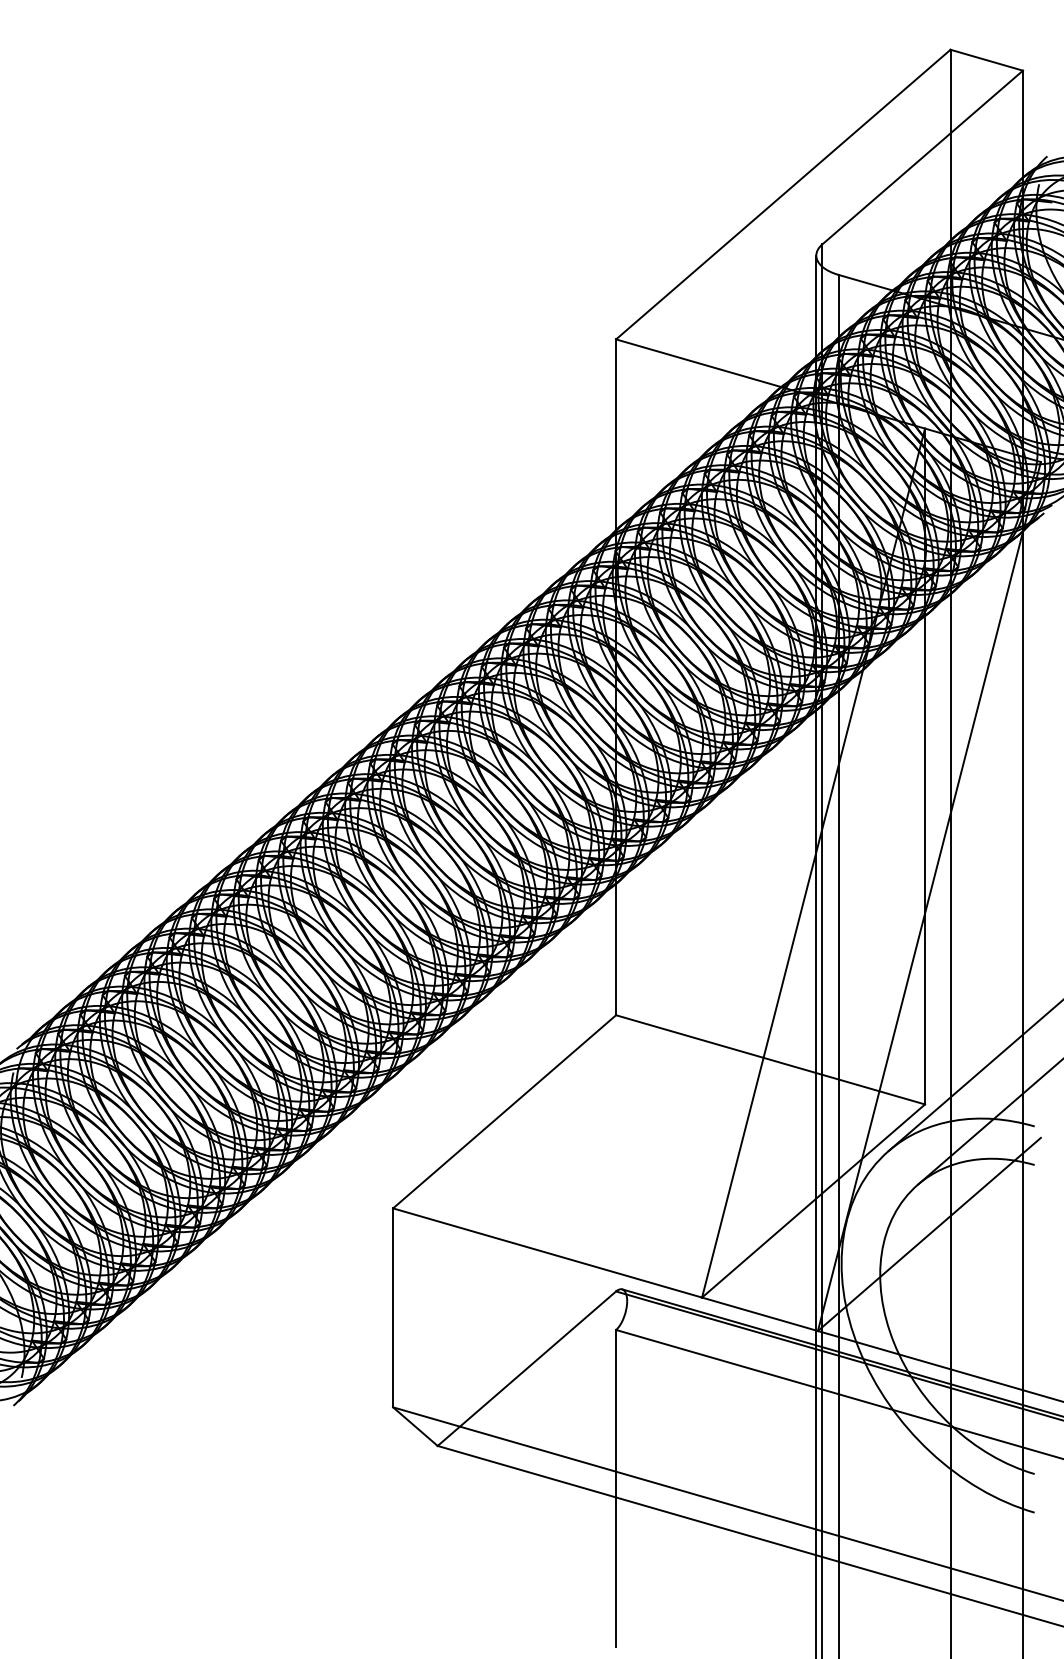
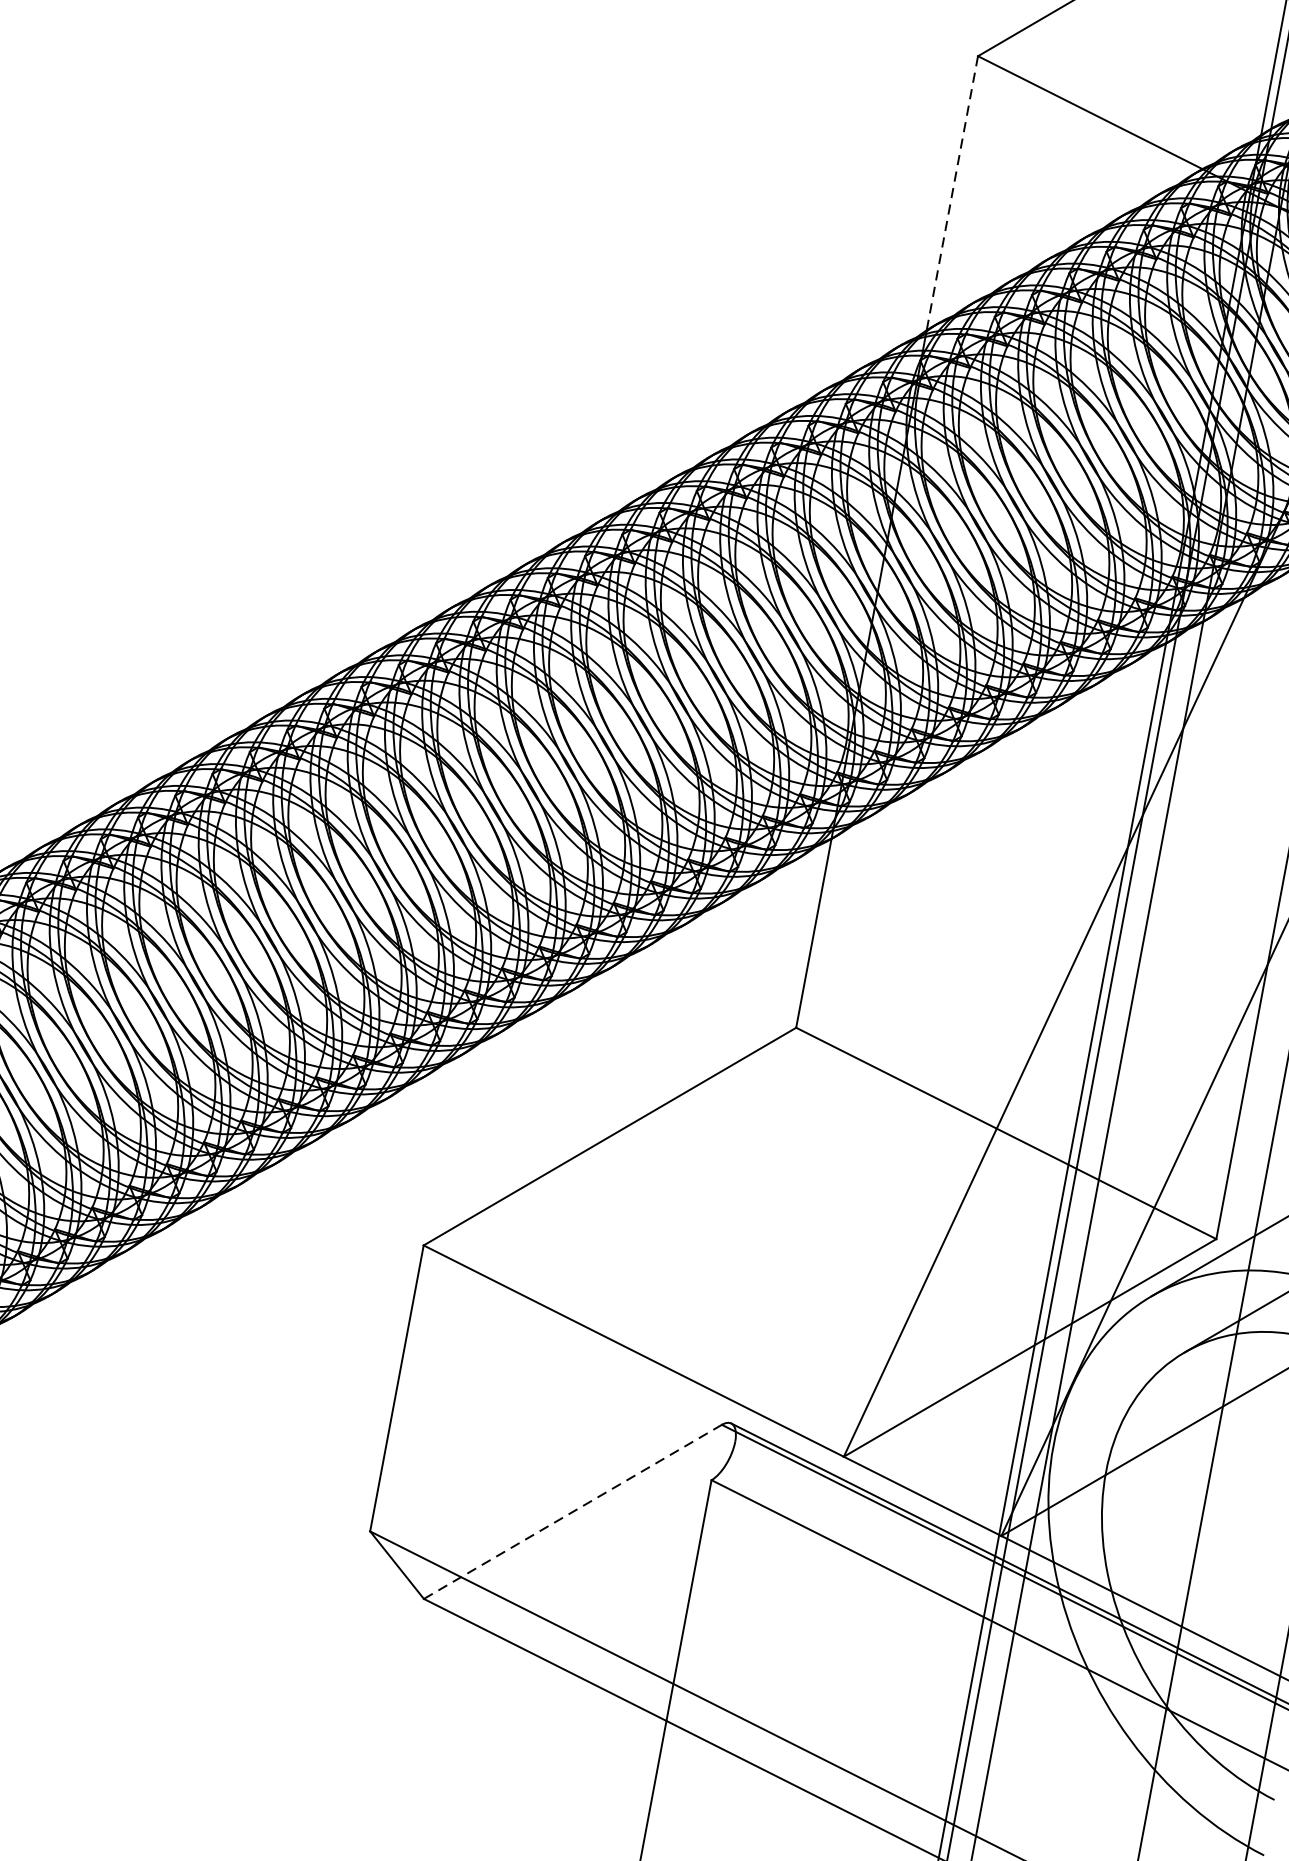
line: (616, 435) -> (952, 194), solid -> dashed
line: (526, 1368) -> (572, 1511), solid -> dashed

